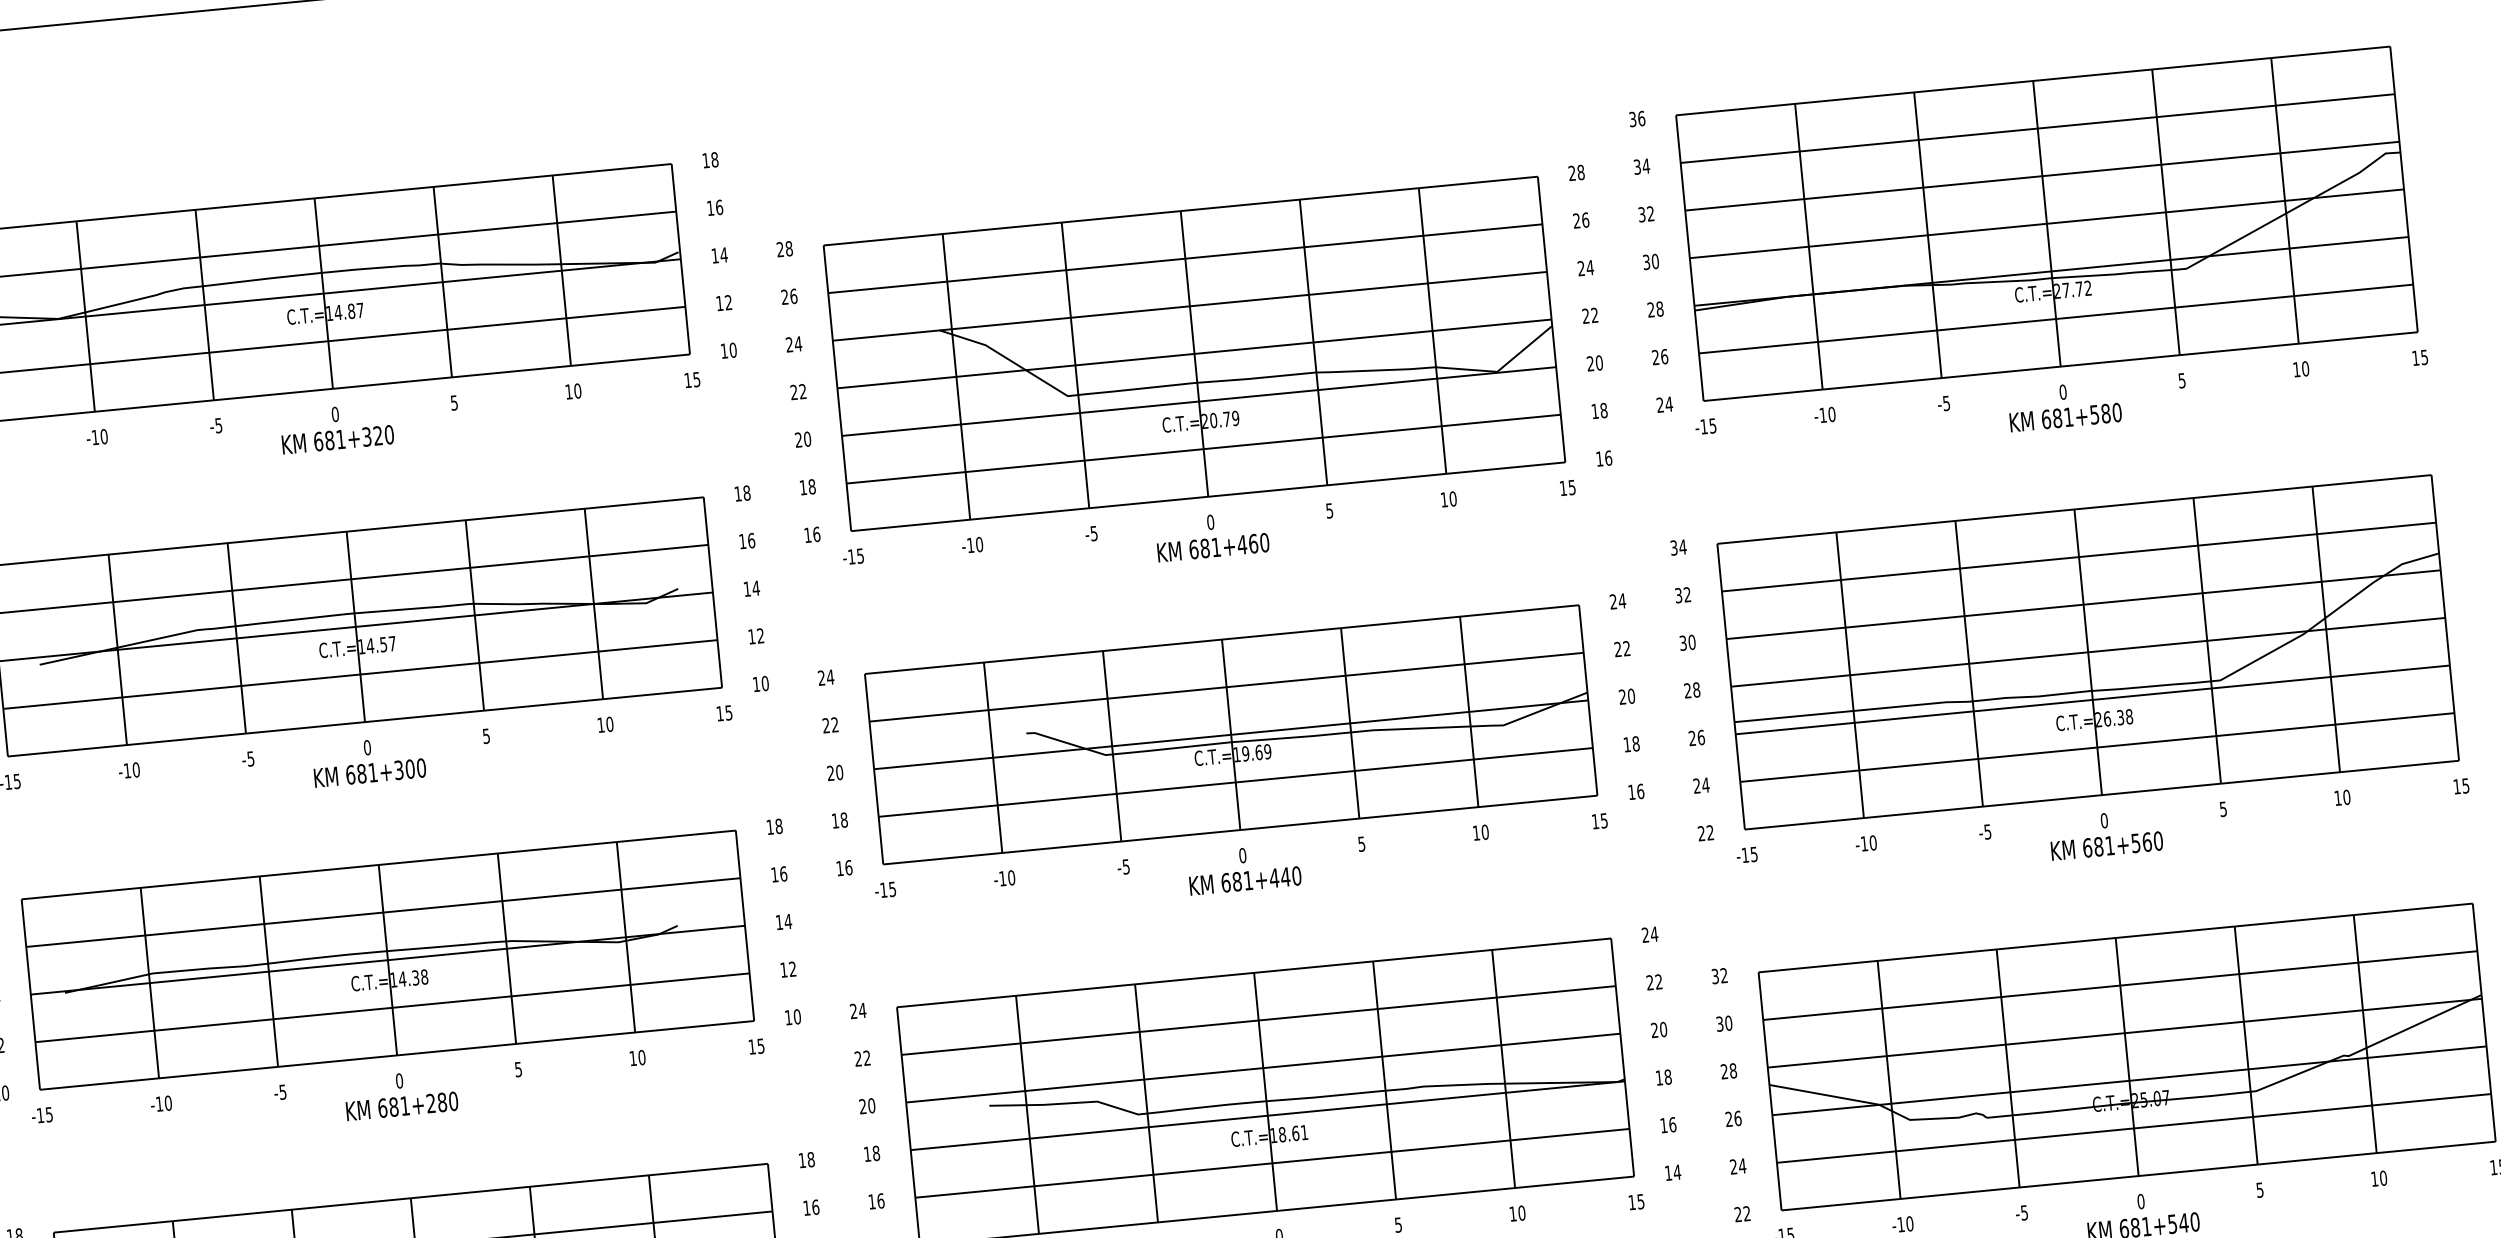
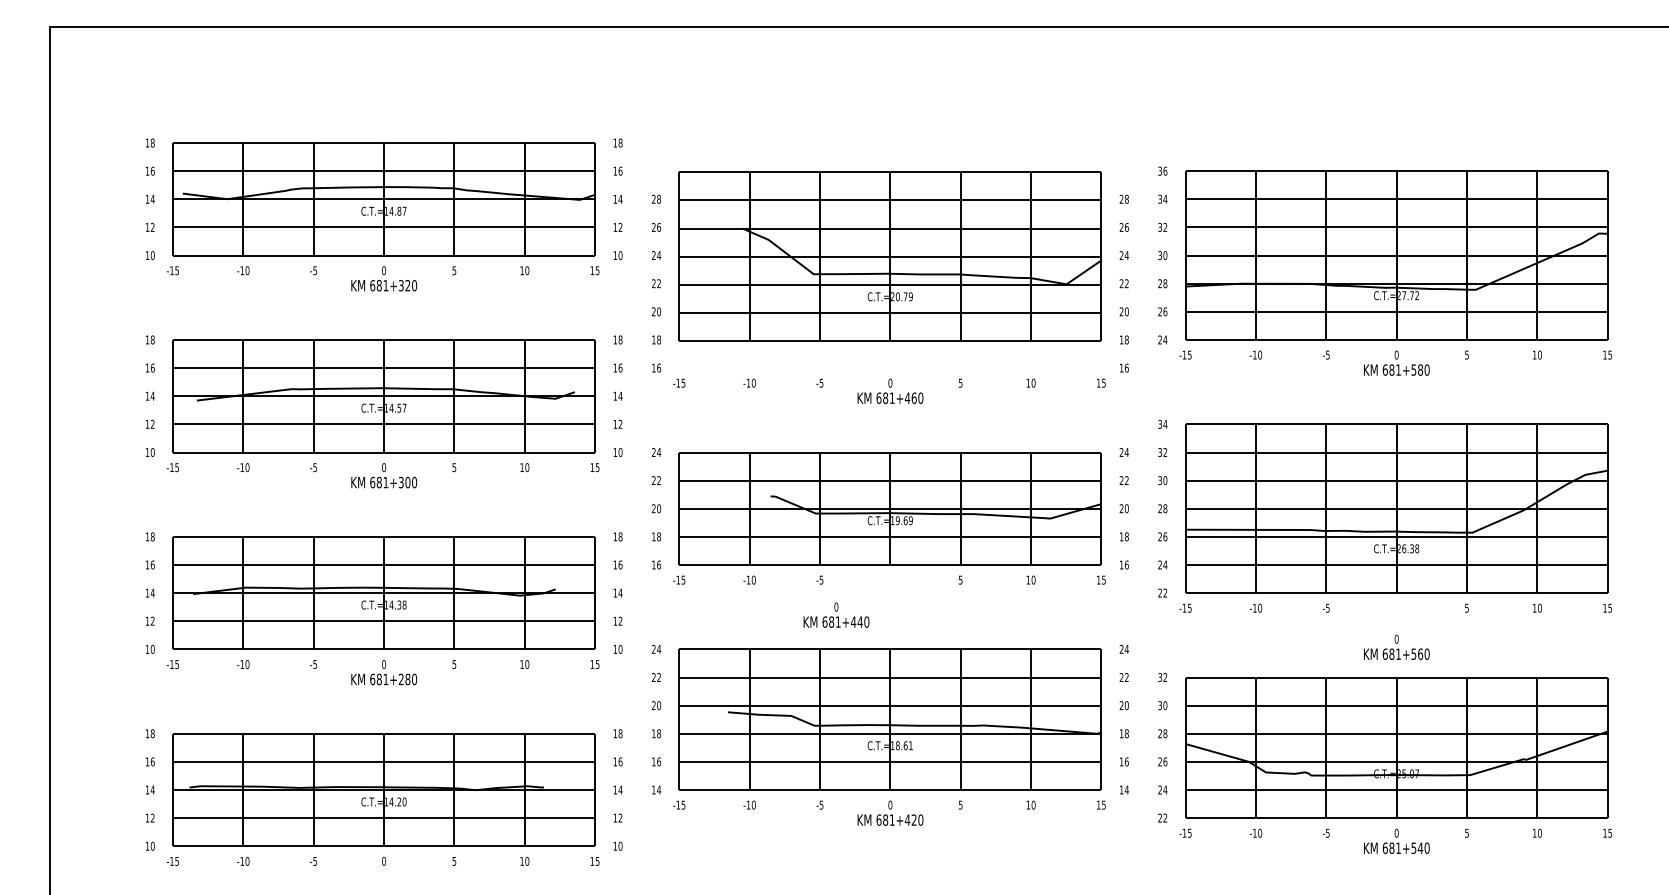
part: (1192, 353) -> (889, 256), moved
text: (2105, 833) -> (1396, 646), moved
text: (1244, 868) -> (836, 614), moved

